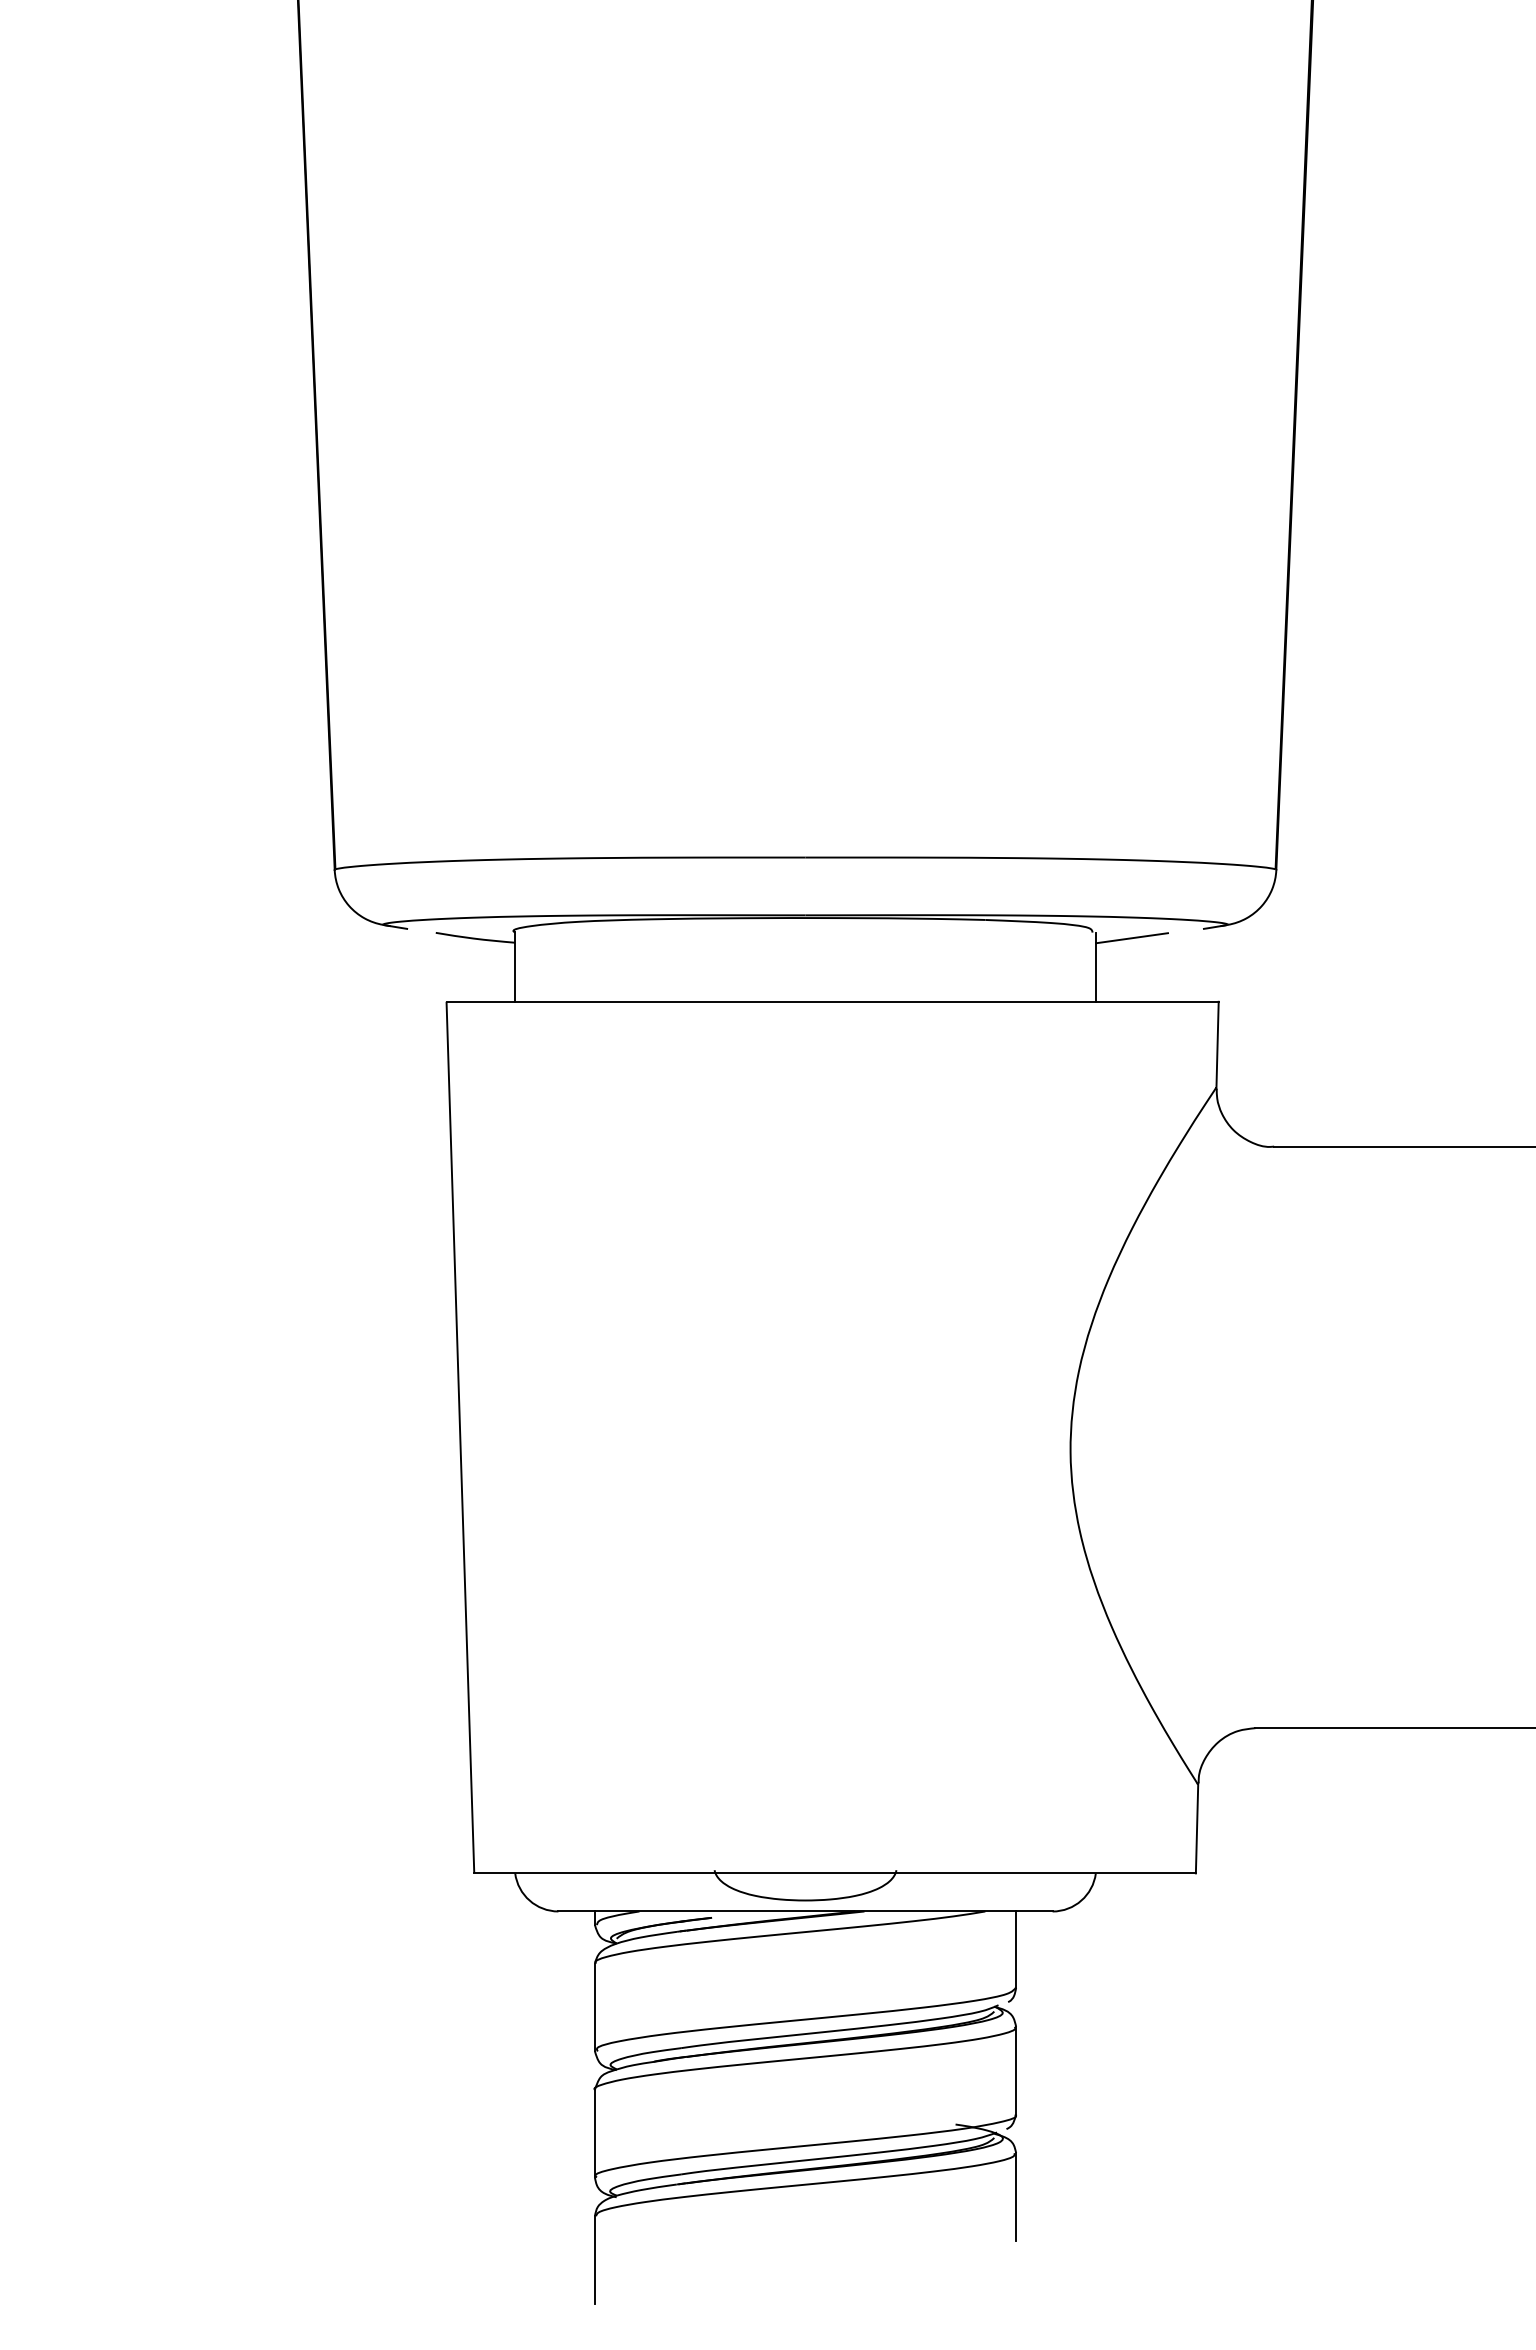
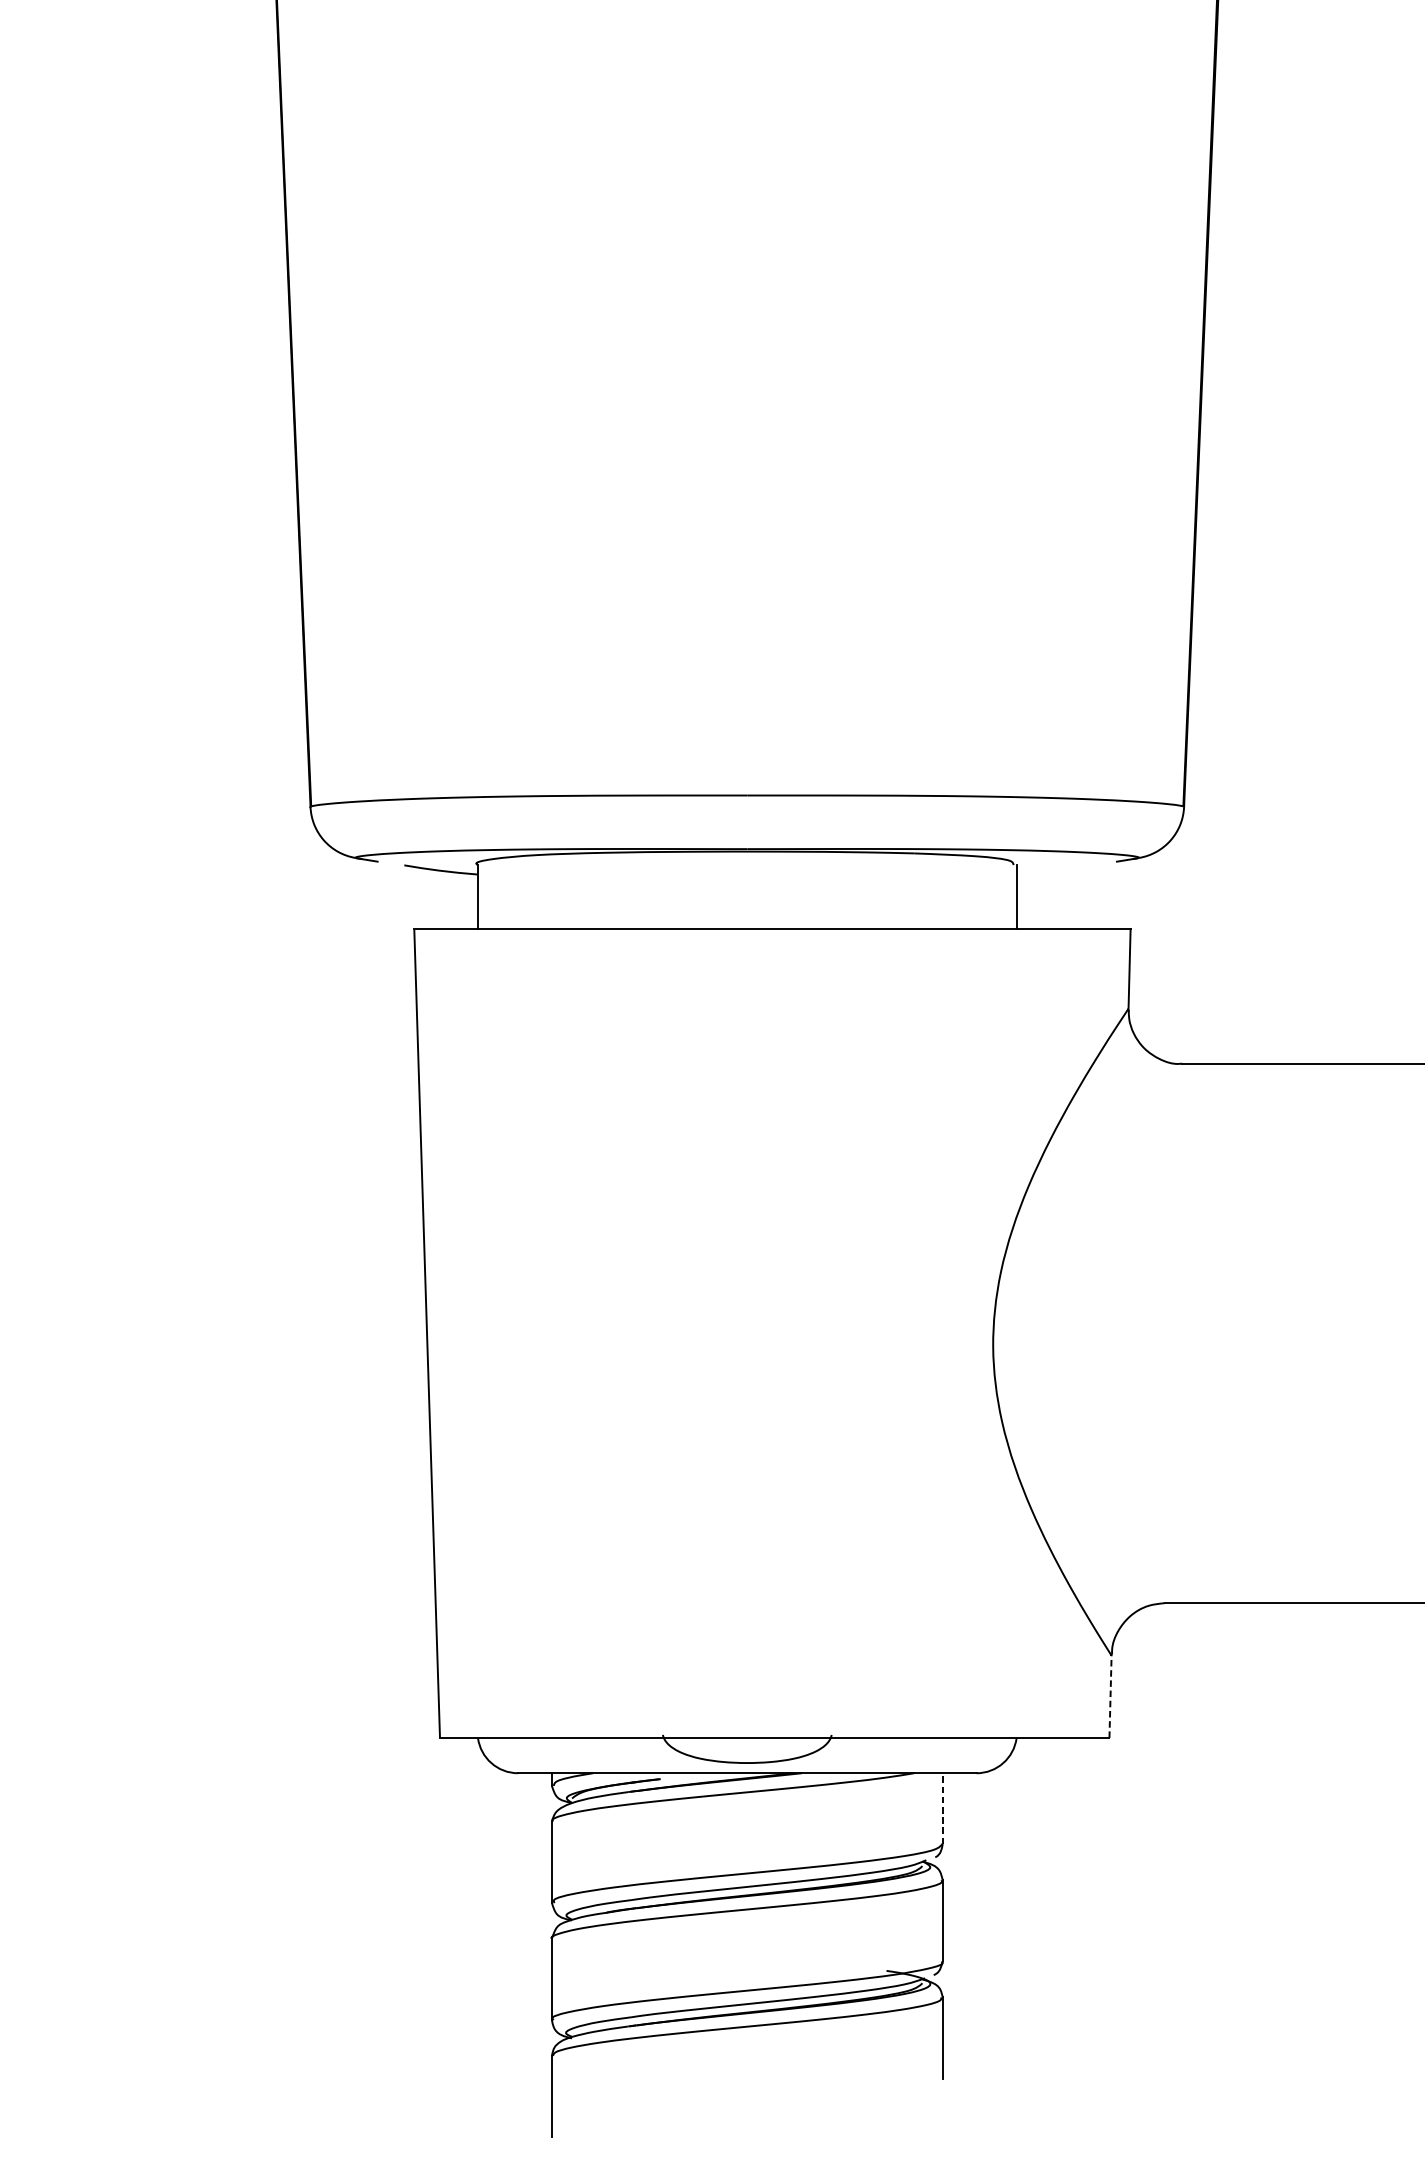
line: (1132, 938) -> (1050, 870), removed
line: (1197, 1827) -> (1110, 1695), solid -> dashed
line: (1016, 1949) -> (943, 1808), solid -> dashed

